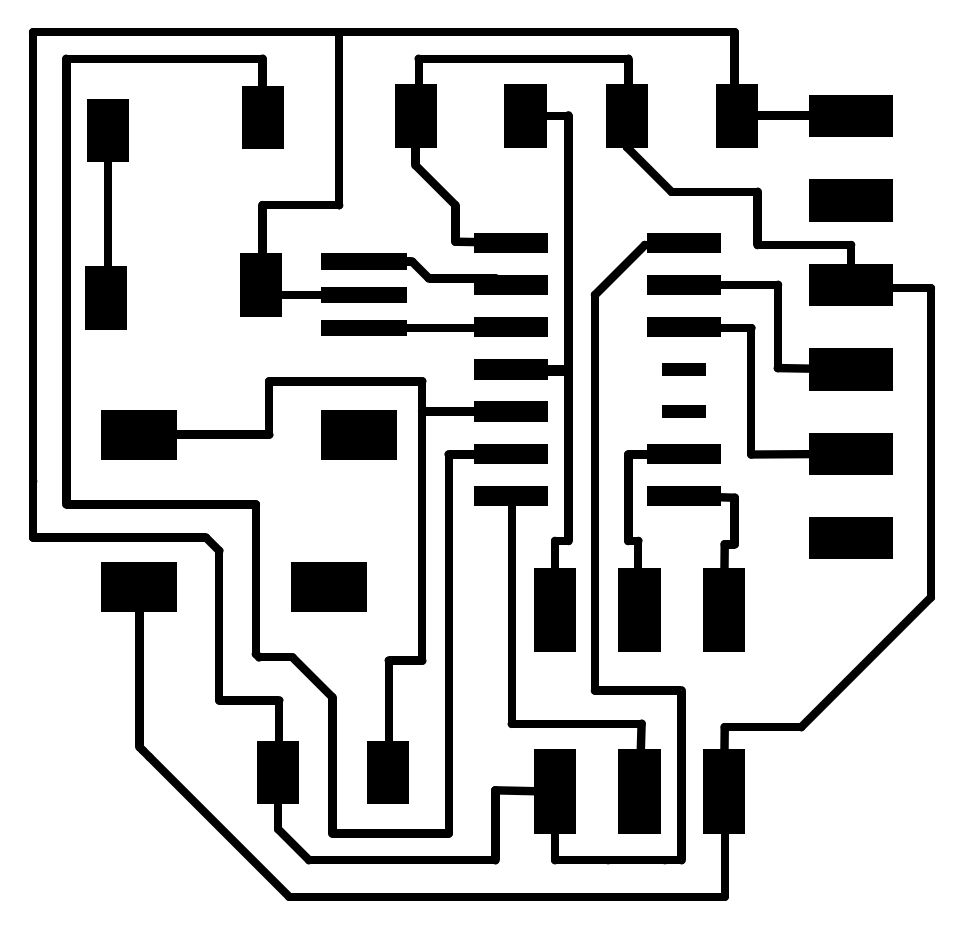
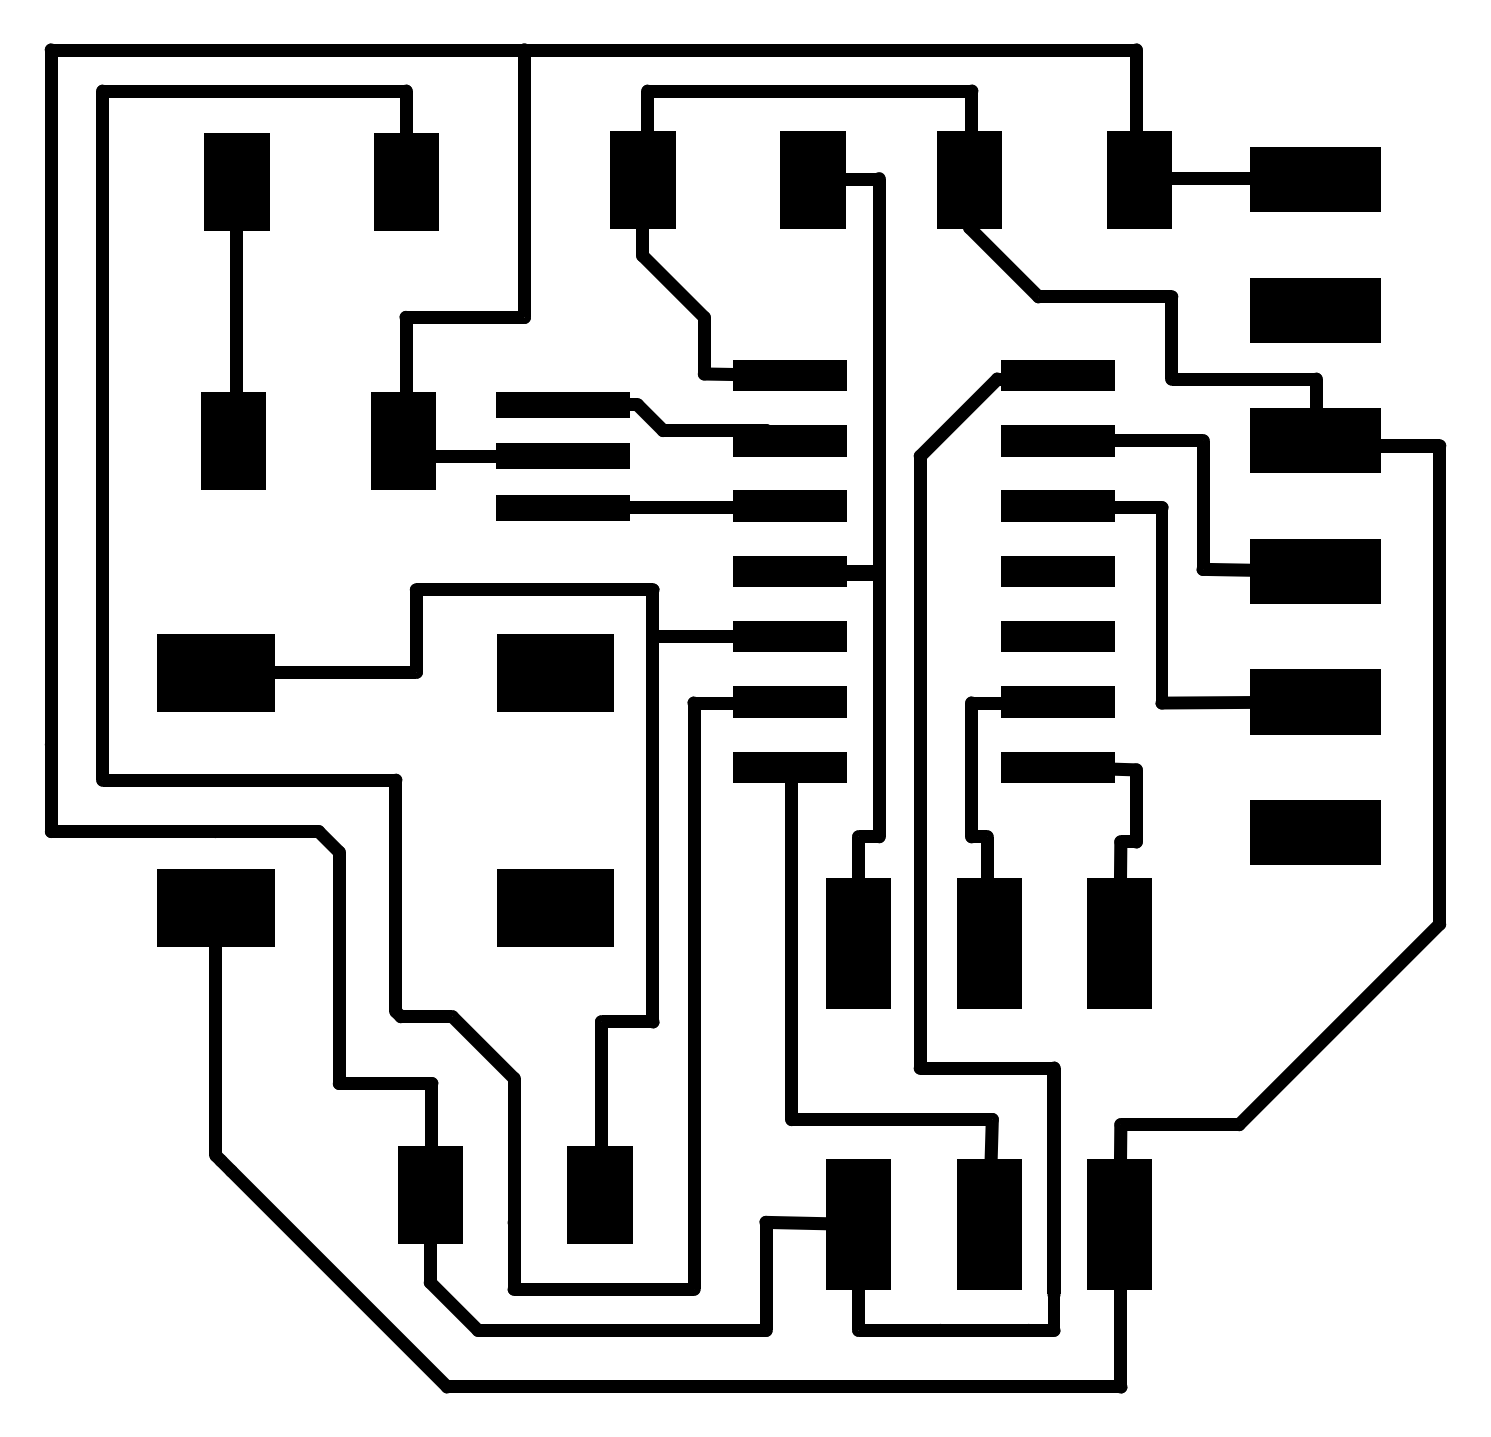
part: (106, 214) -> (234, 311), moved
part: (683, 369) -> (1057, 571), size x1.67
part: (683, 411) -> (1057, 636), size x1.67
part: (328, 586) -> (554, 907), moved

